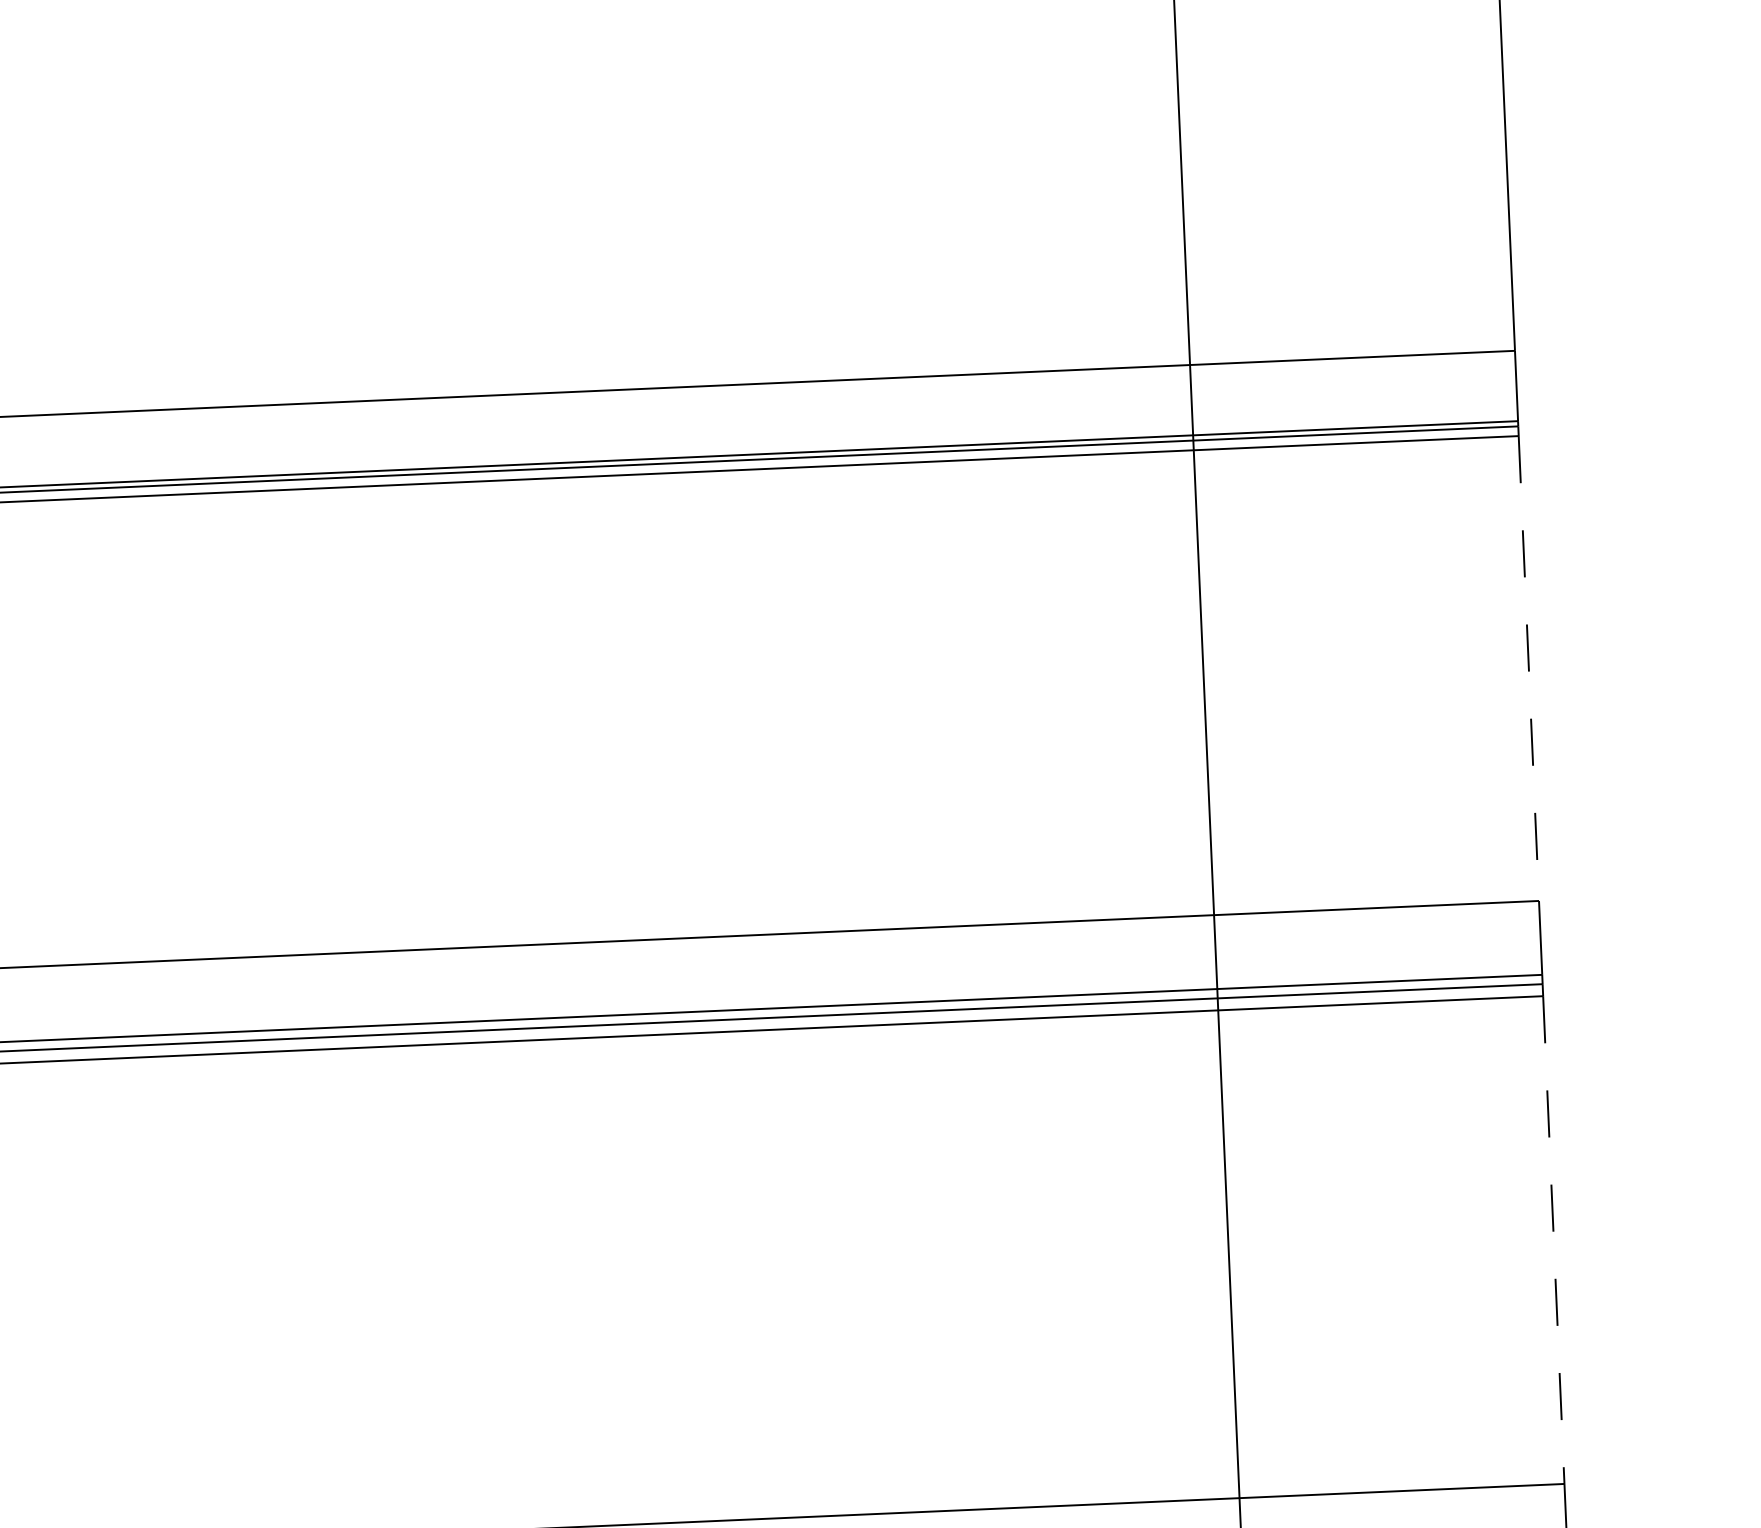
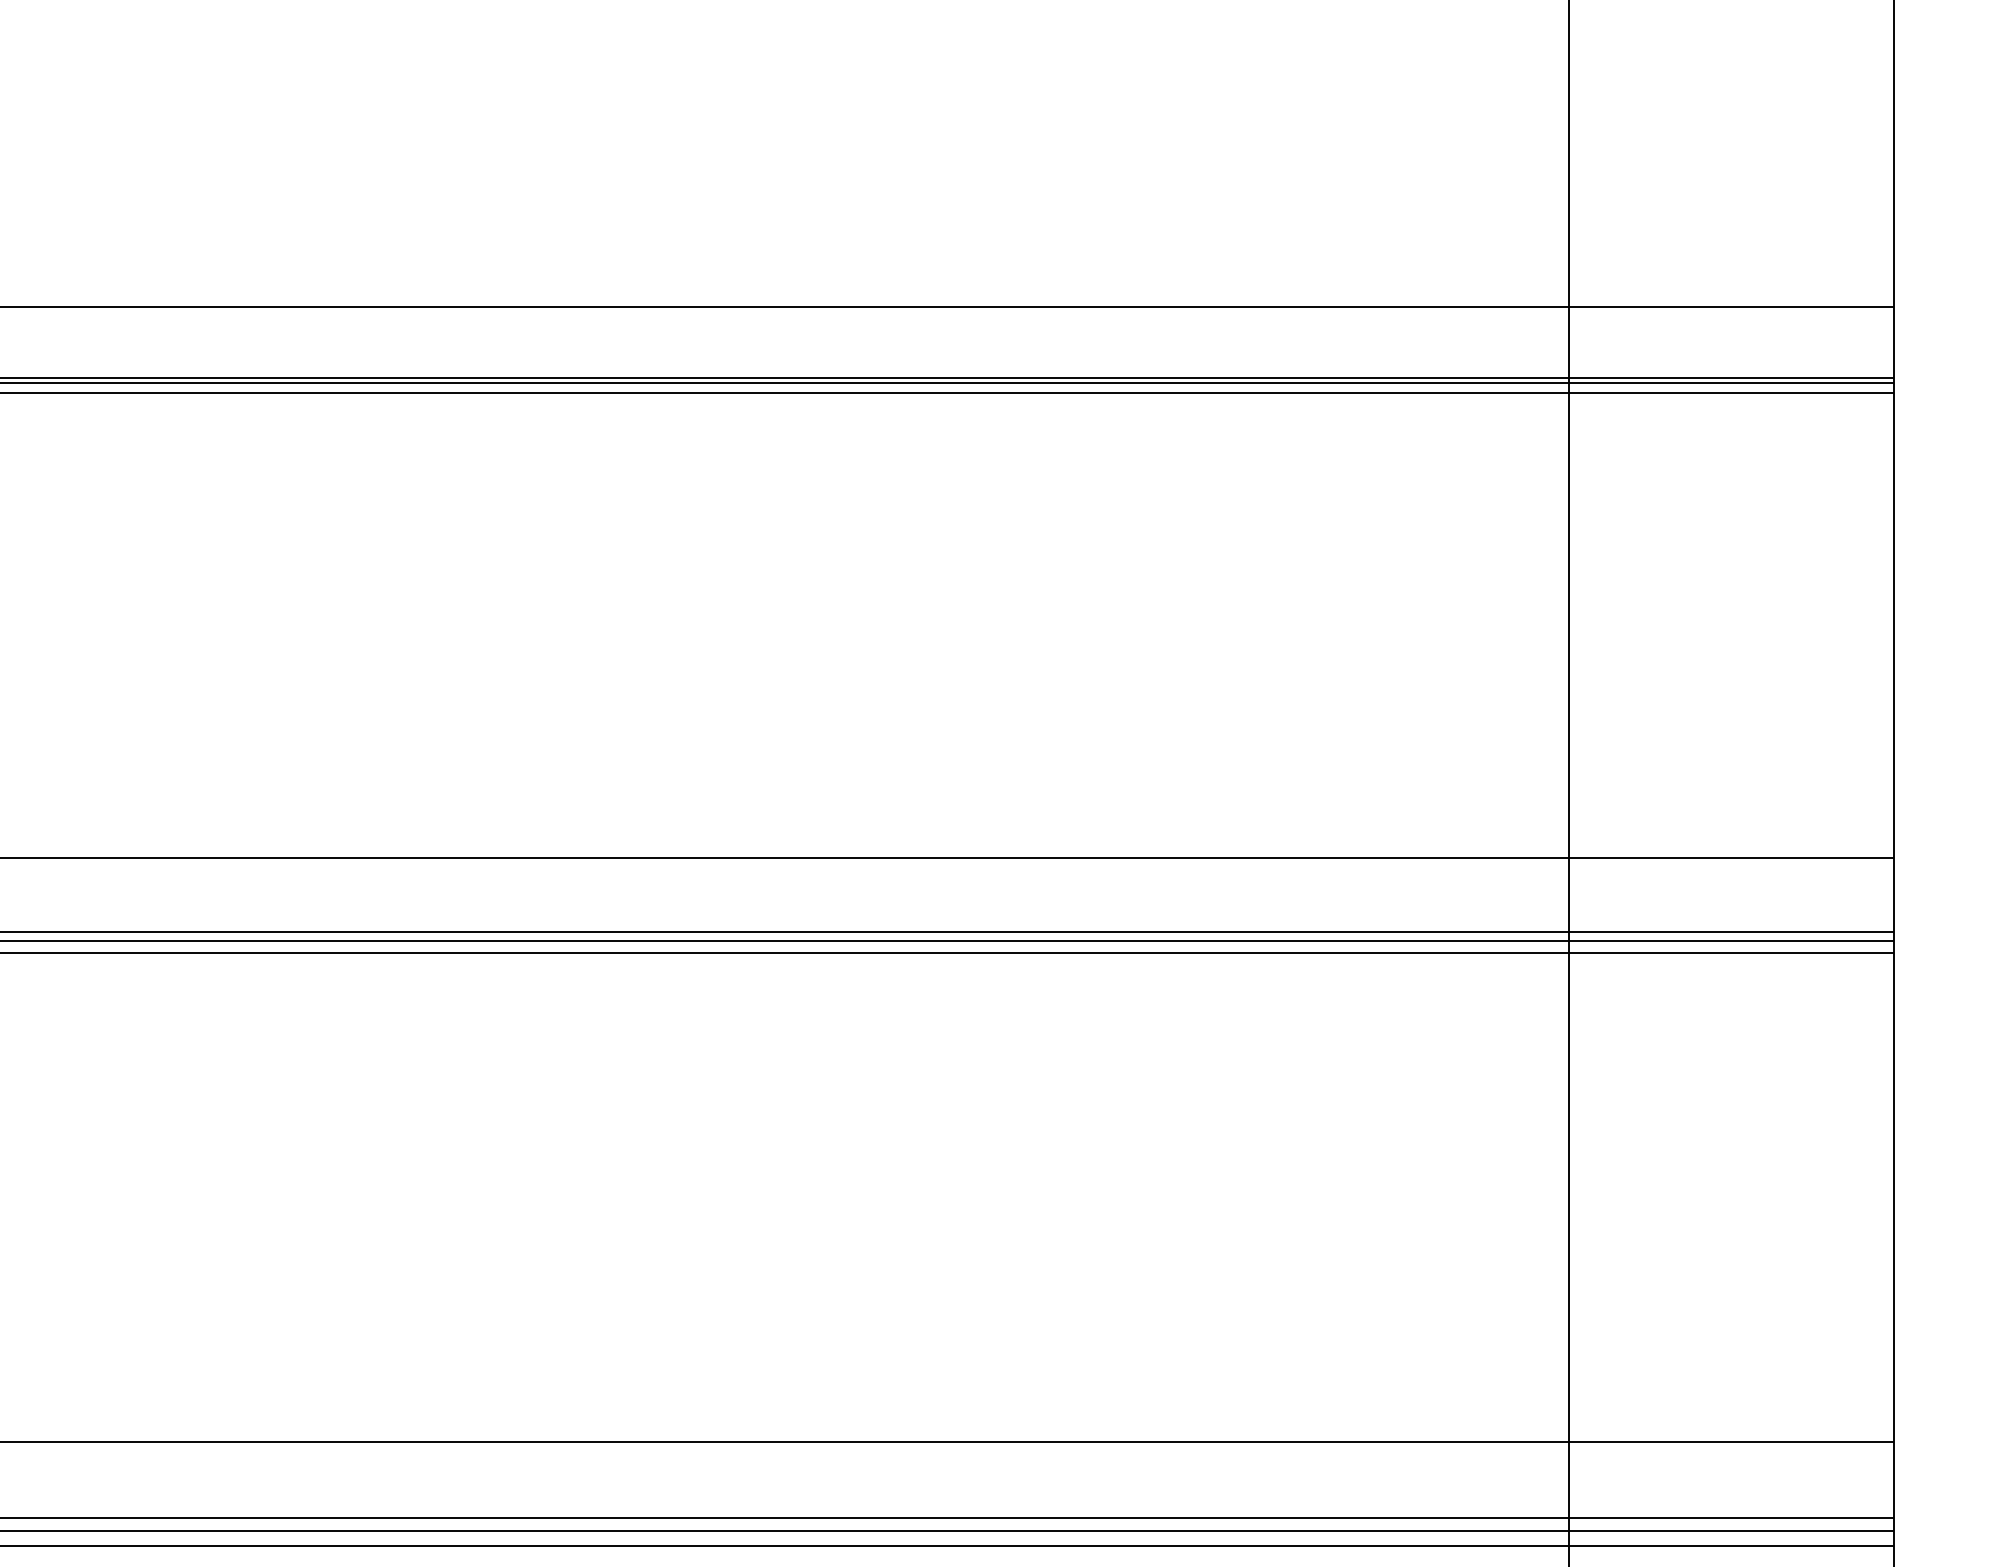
line: (1528, 668) -> (1893, 625), dashed -> solid
line: (1553, 1240) -> (1893, 1197), dashed -> solid

